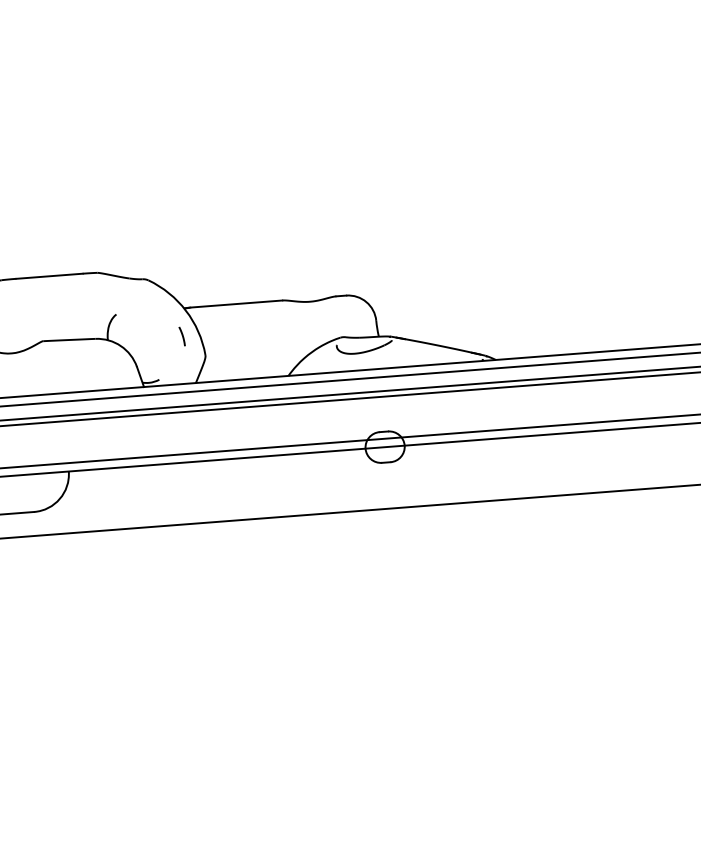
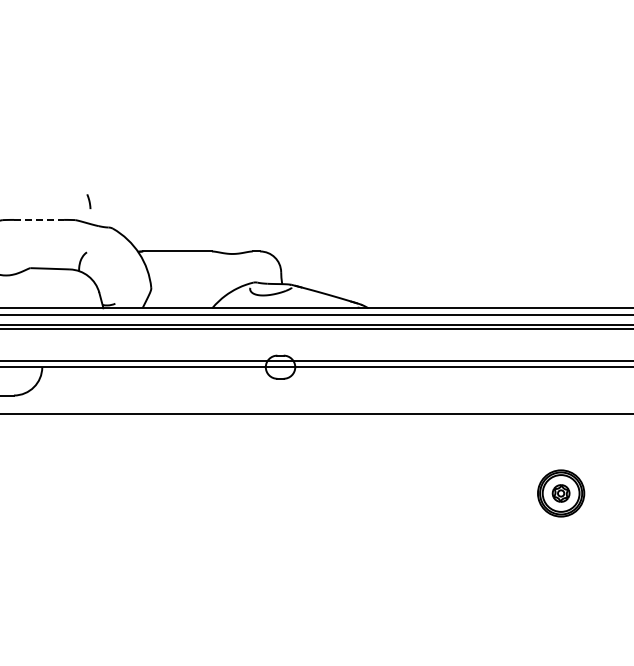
line: (50, 275) -> (39, 219), solid -> dashed
line: (181, 336) -> (88, 201), moved

